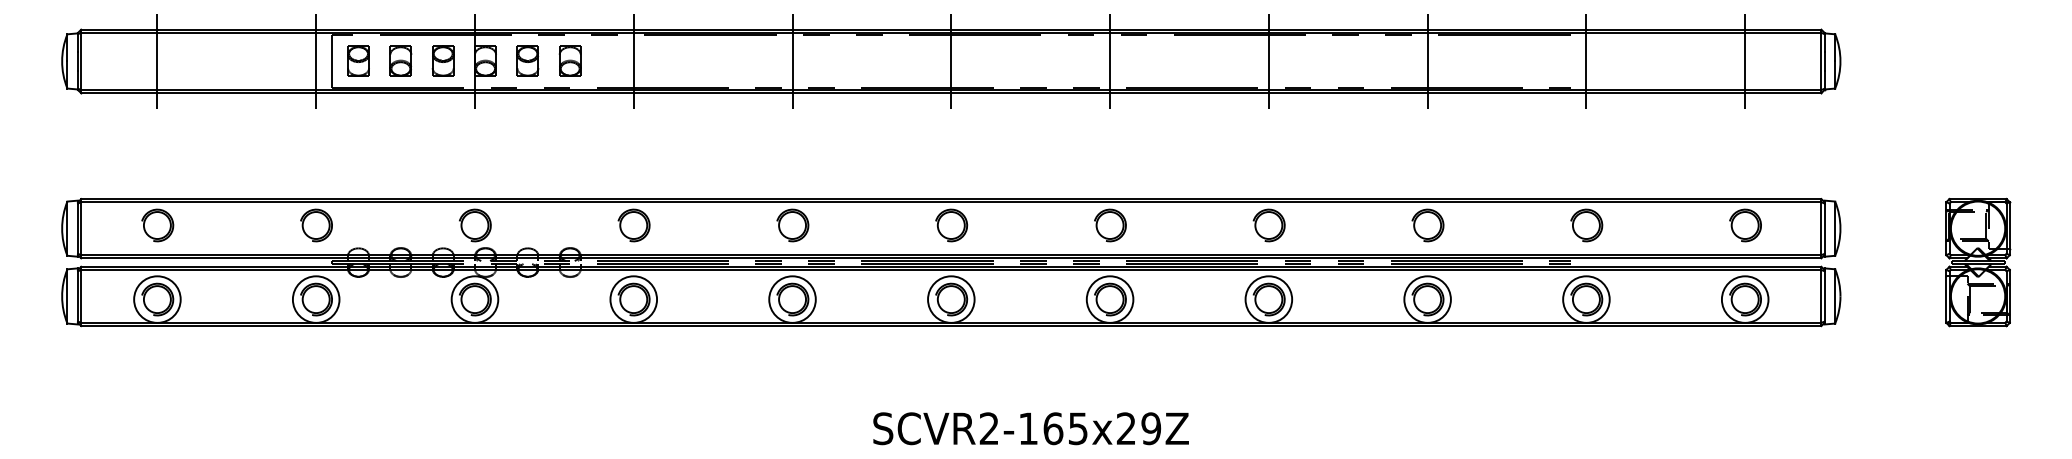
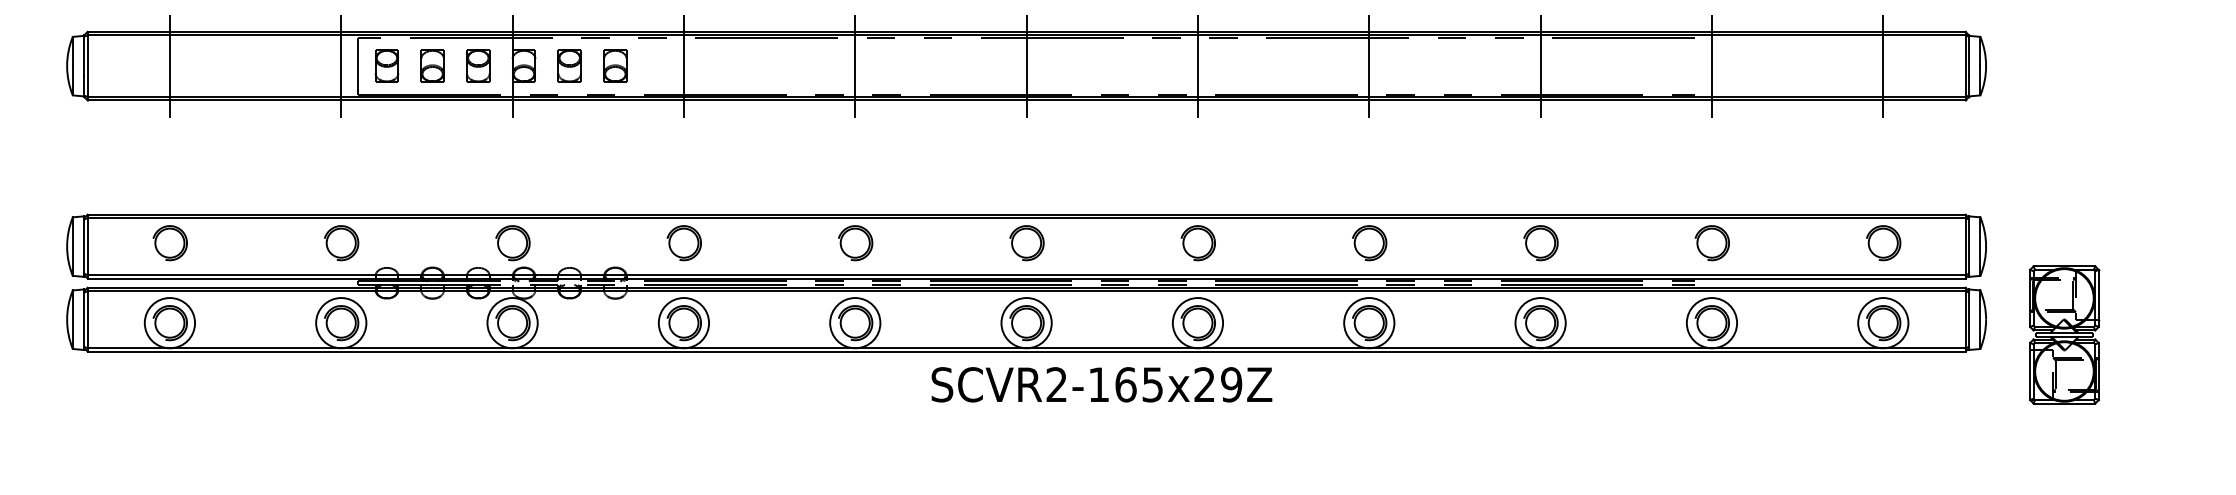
part: (1978, 262) -> (2064, 334), moved
text: (1030, 428) -> (1101, 384), moved

